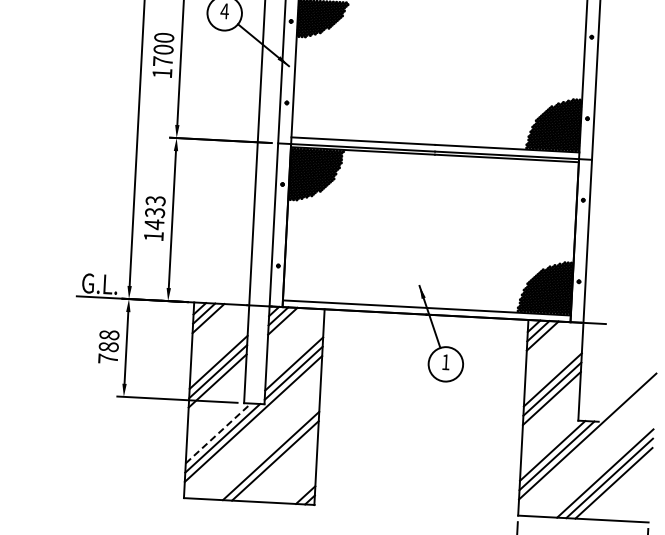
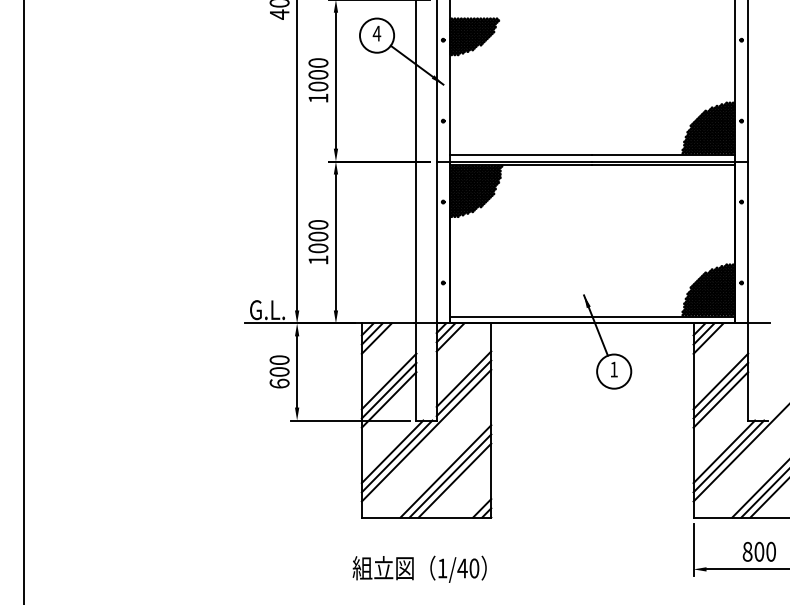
text: (163, 61) -> (318, 86), 1700 -> 1000
text: (155, 212) -> (318, 236), 1433 -> 1000
text: (108, 346) -> (279, 371), 788 -> 600
line: (218, 433) -> (392, 451), dashed -> solid
line: (279, 465) -> (454, 480), added

